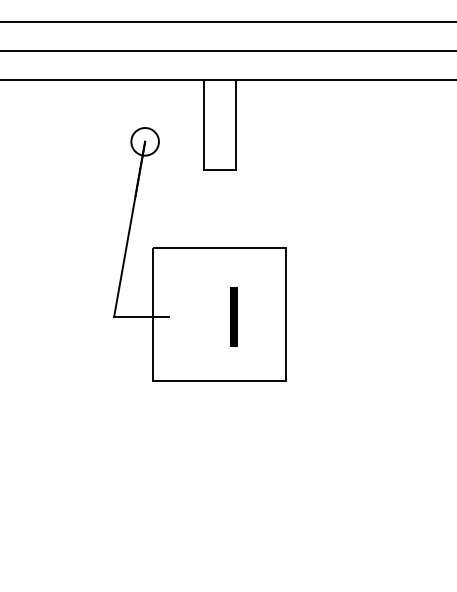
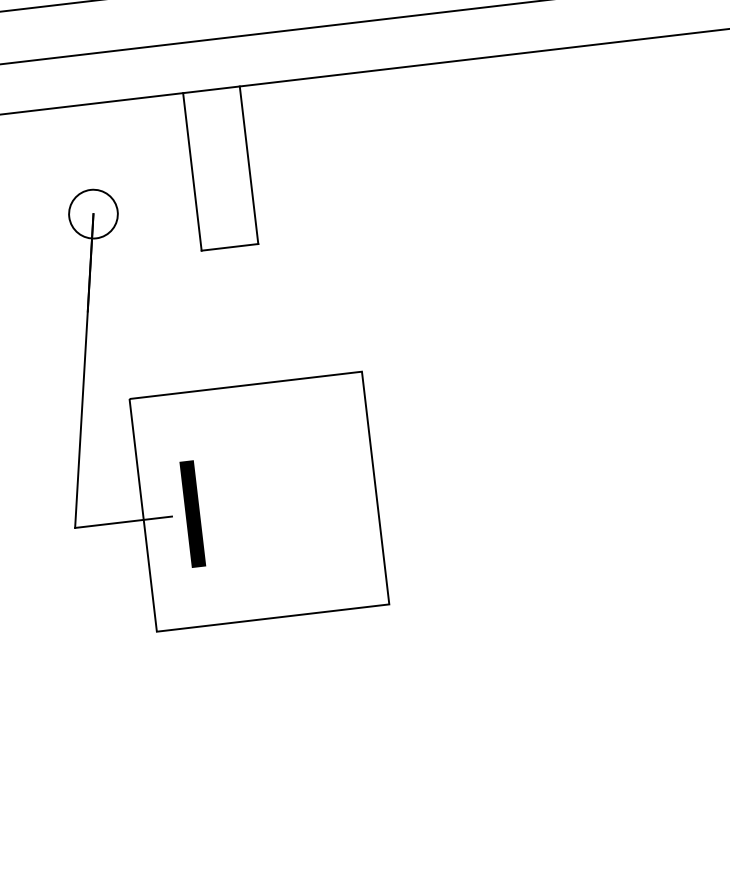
text: (233, 316) -> (191, 513), moved

